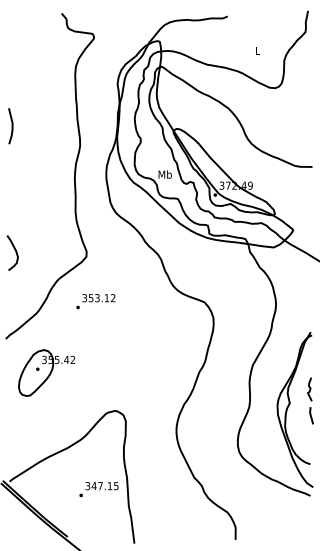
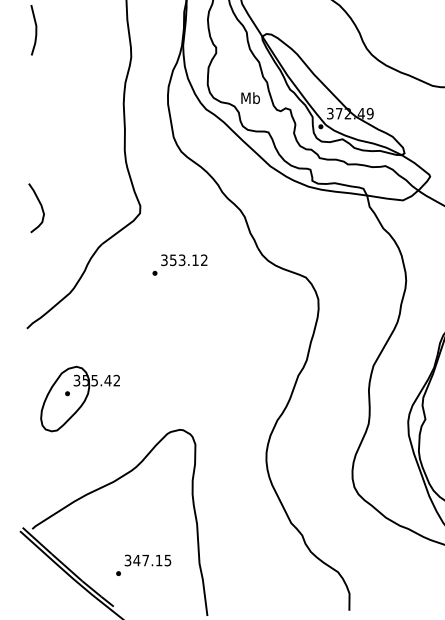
text: (95, 301) -> (179, 264), moved
part: (46, 372) -> (79, 398), moved
text: (98, 489) -> (142, 565), moved

